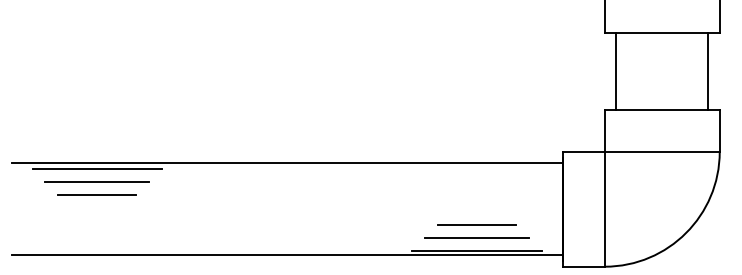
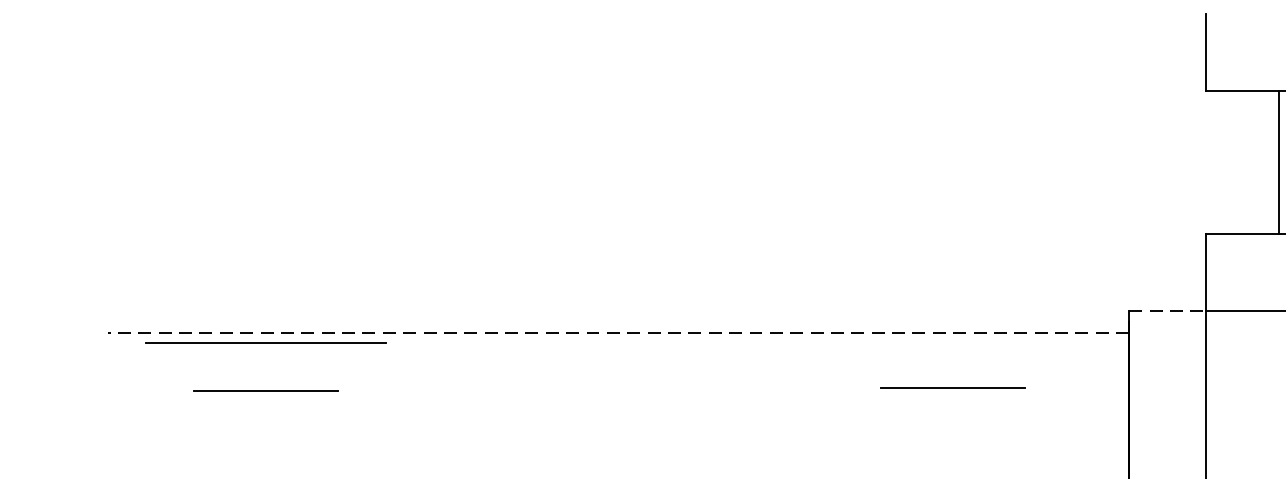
line: (616, 71) -> (1279, 162), moved
line: (584, 151) -> (1168, 310), solid -> dashed
line: (287, 163) -> (618, 333), solid -> dashed
line: (96, 181) -> (264, 366), removed
line: (476, 224) -> (951, 386), moved
line: (476, 238) -> (968, 471), removed

